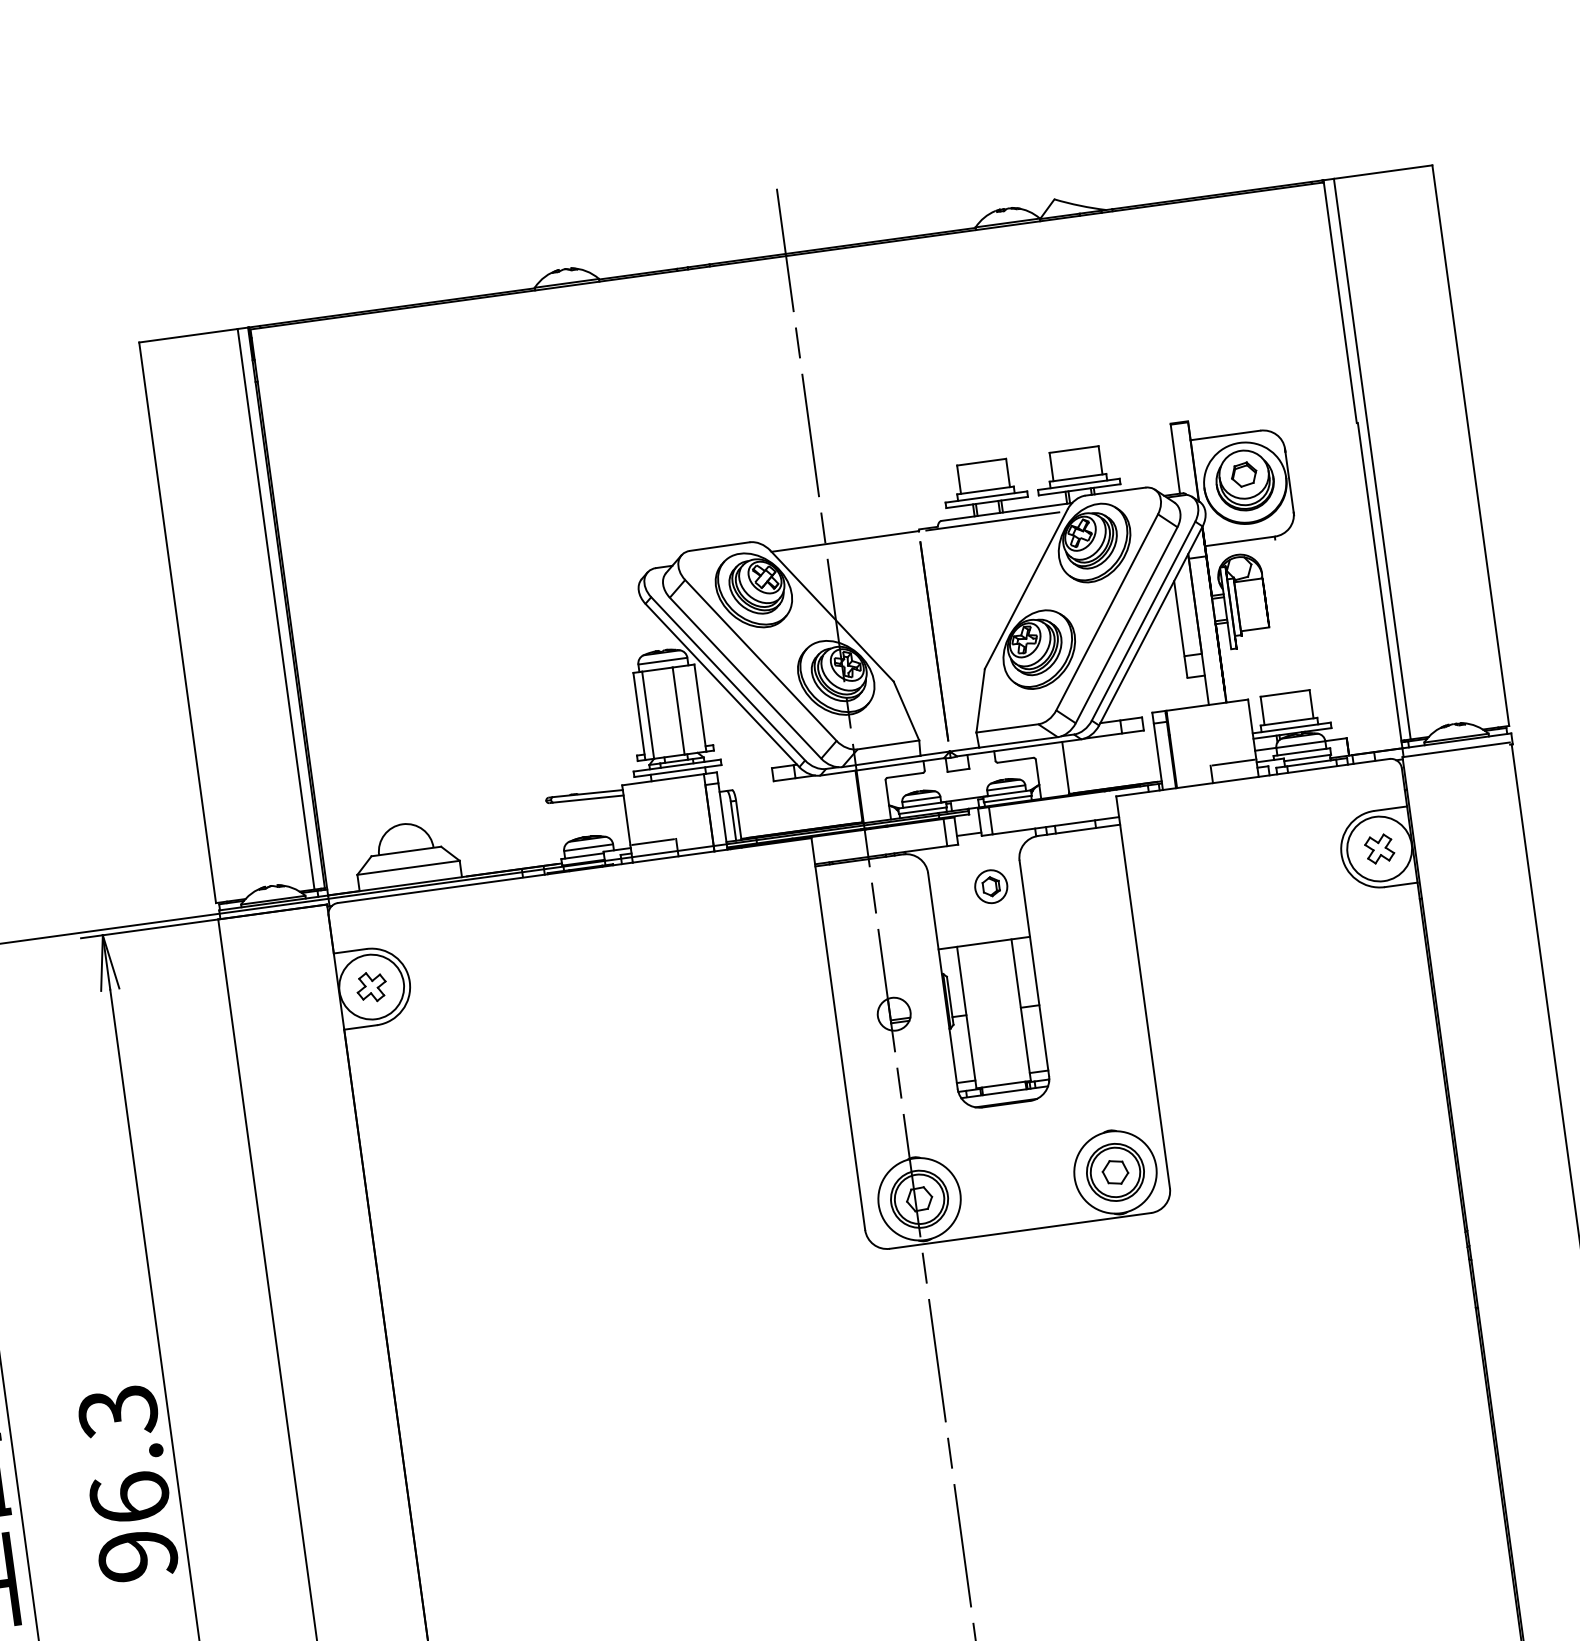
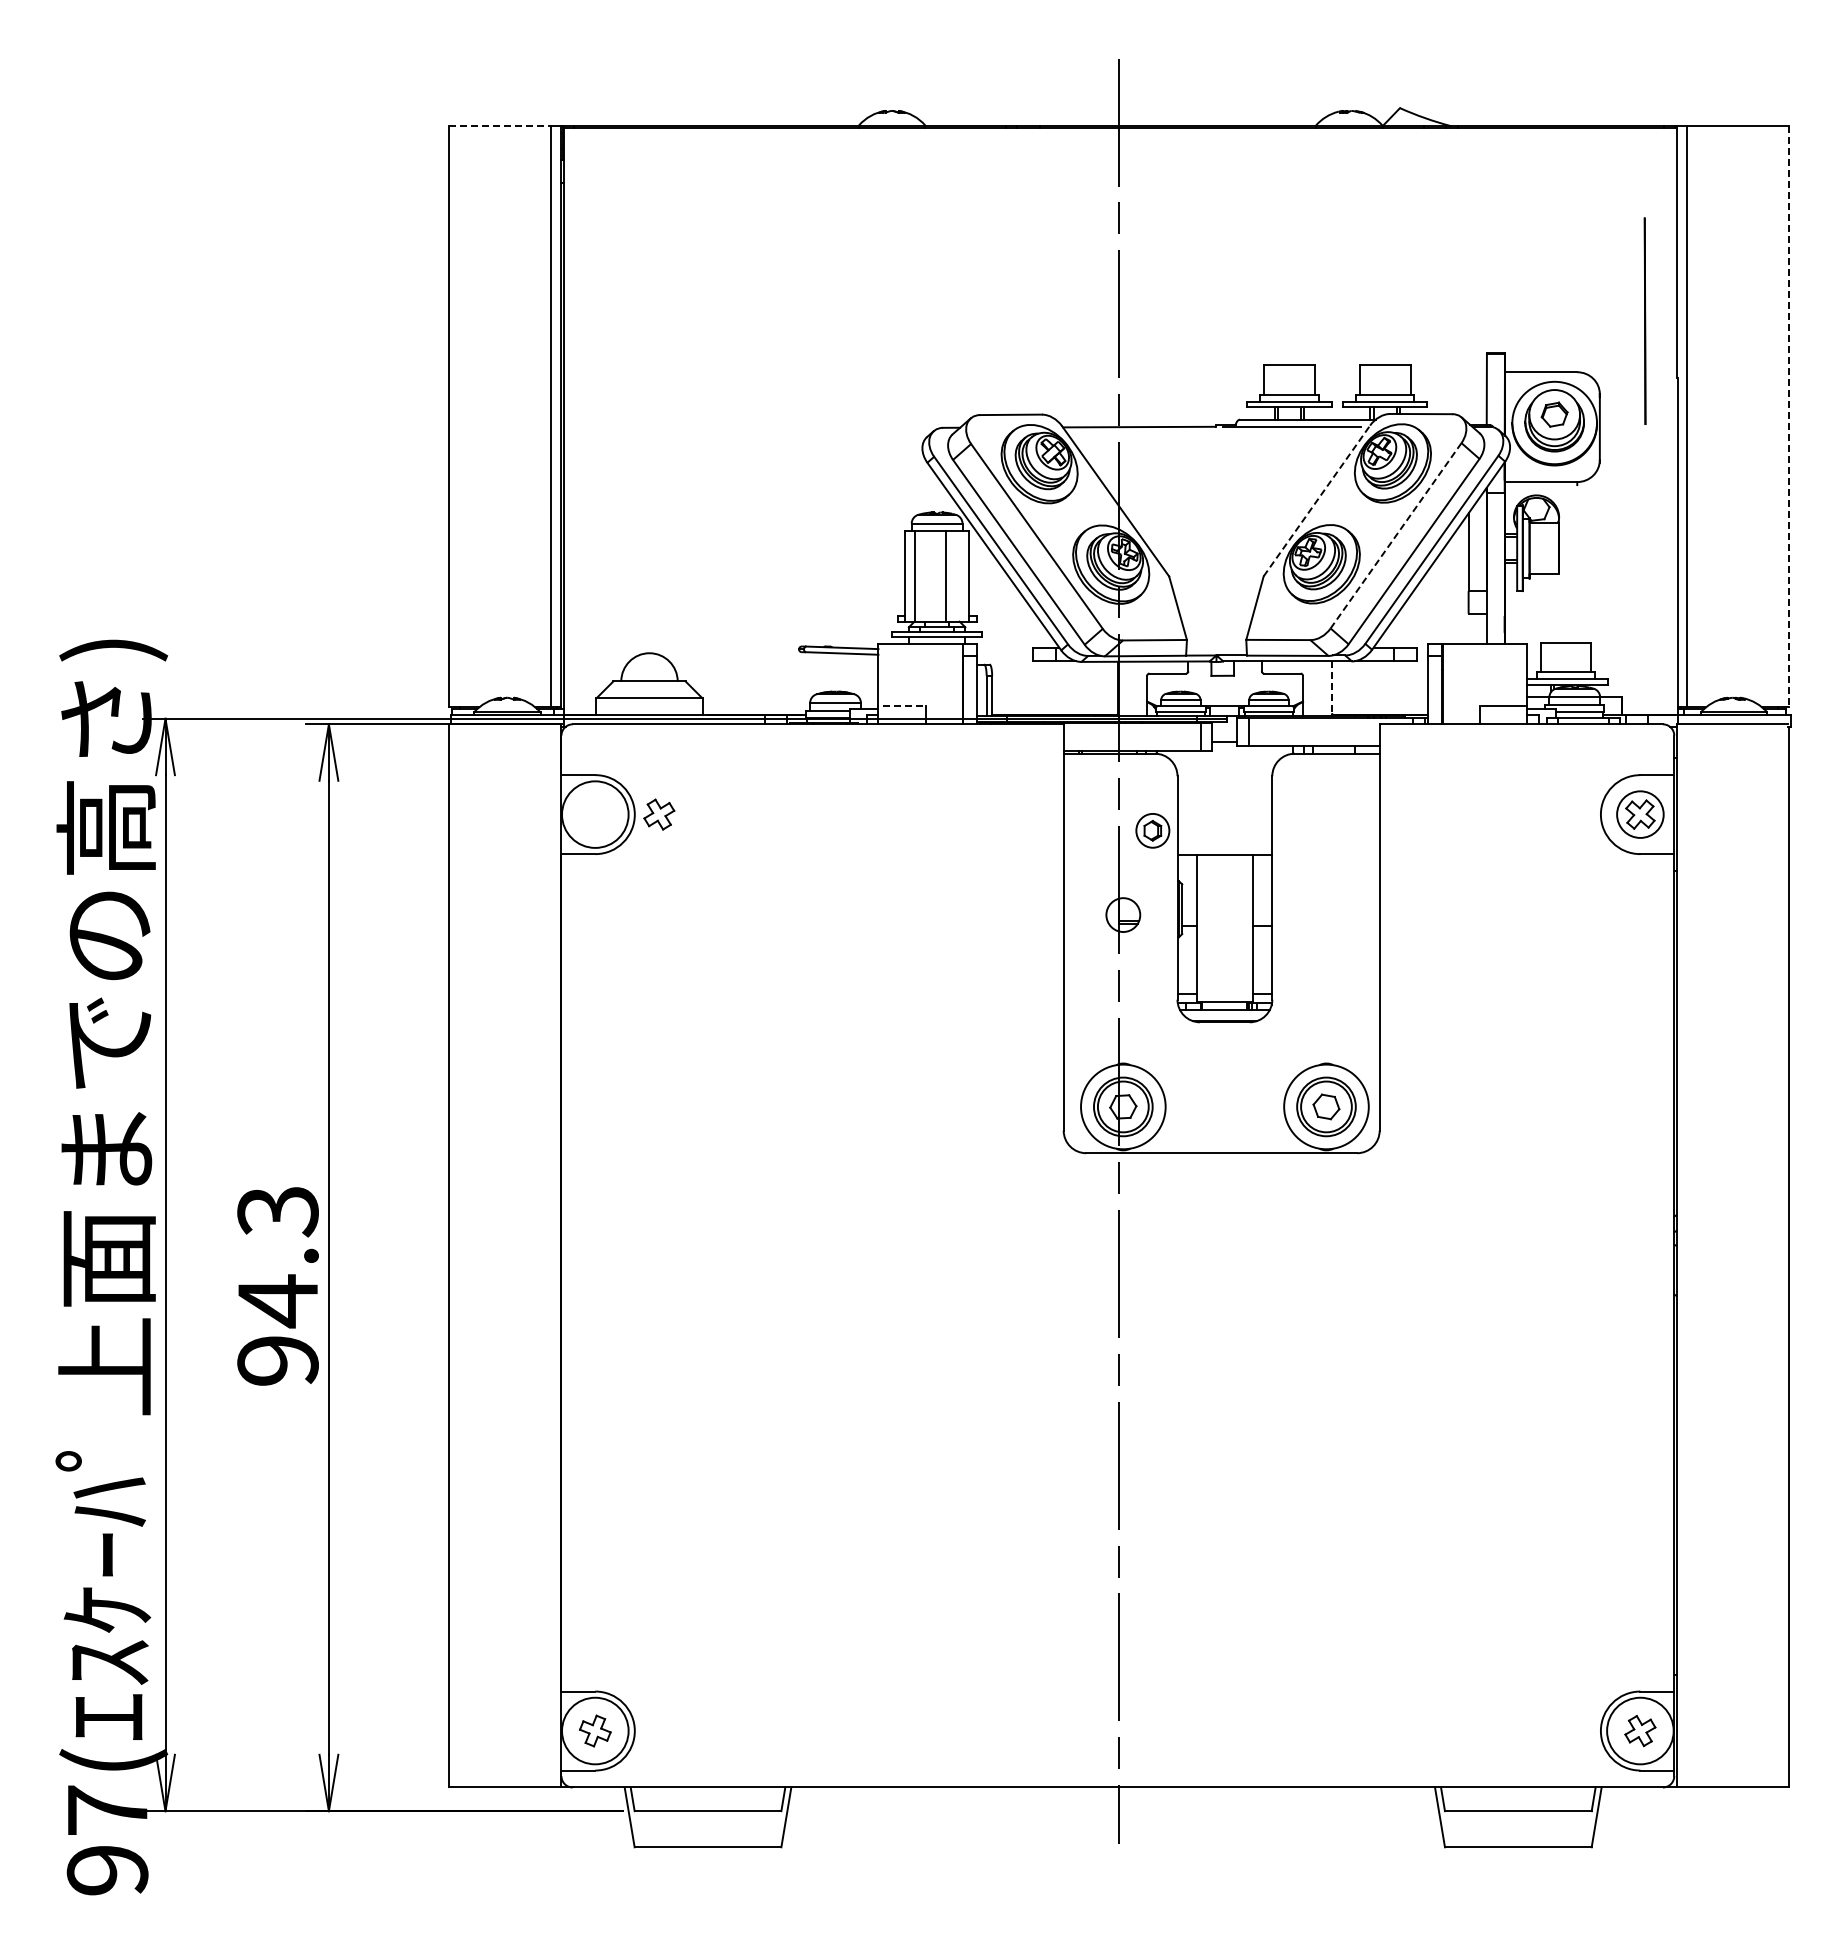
line: (189, 335) -> (500, 126), solid -> dashed
line: (1470, 445) -> (1789, 416), solid -> dashed
line: (1026, 588) -> (1317, 500), solid -> dashed
line: (1106, 613) -> (1395, 536), solid -> dashed
line: (933, 640) -> (1644, 320), moved
line: (1066, 768) -> (1332, 688), solid -> dashed
line: (652, 842) -> (901, 706), solid -> dashed
circle: (1379, 848) -> (1640, 814), size x0.7
part: (990, 886) -> (1152, 830), moved
part: (371, 986) -> (659, 814), moved
text: (129, 1498) -> (277, 1301), 96.3 -> 94.3

